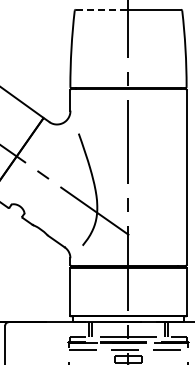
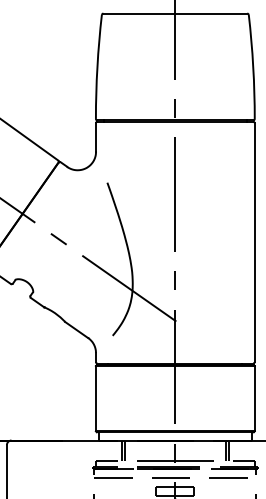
line: (102, 9) -> (139, 13), dashed -> solid

